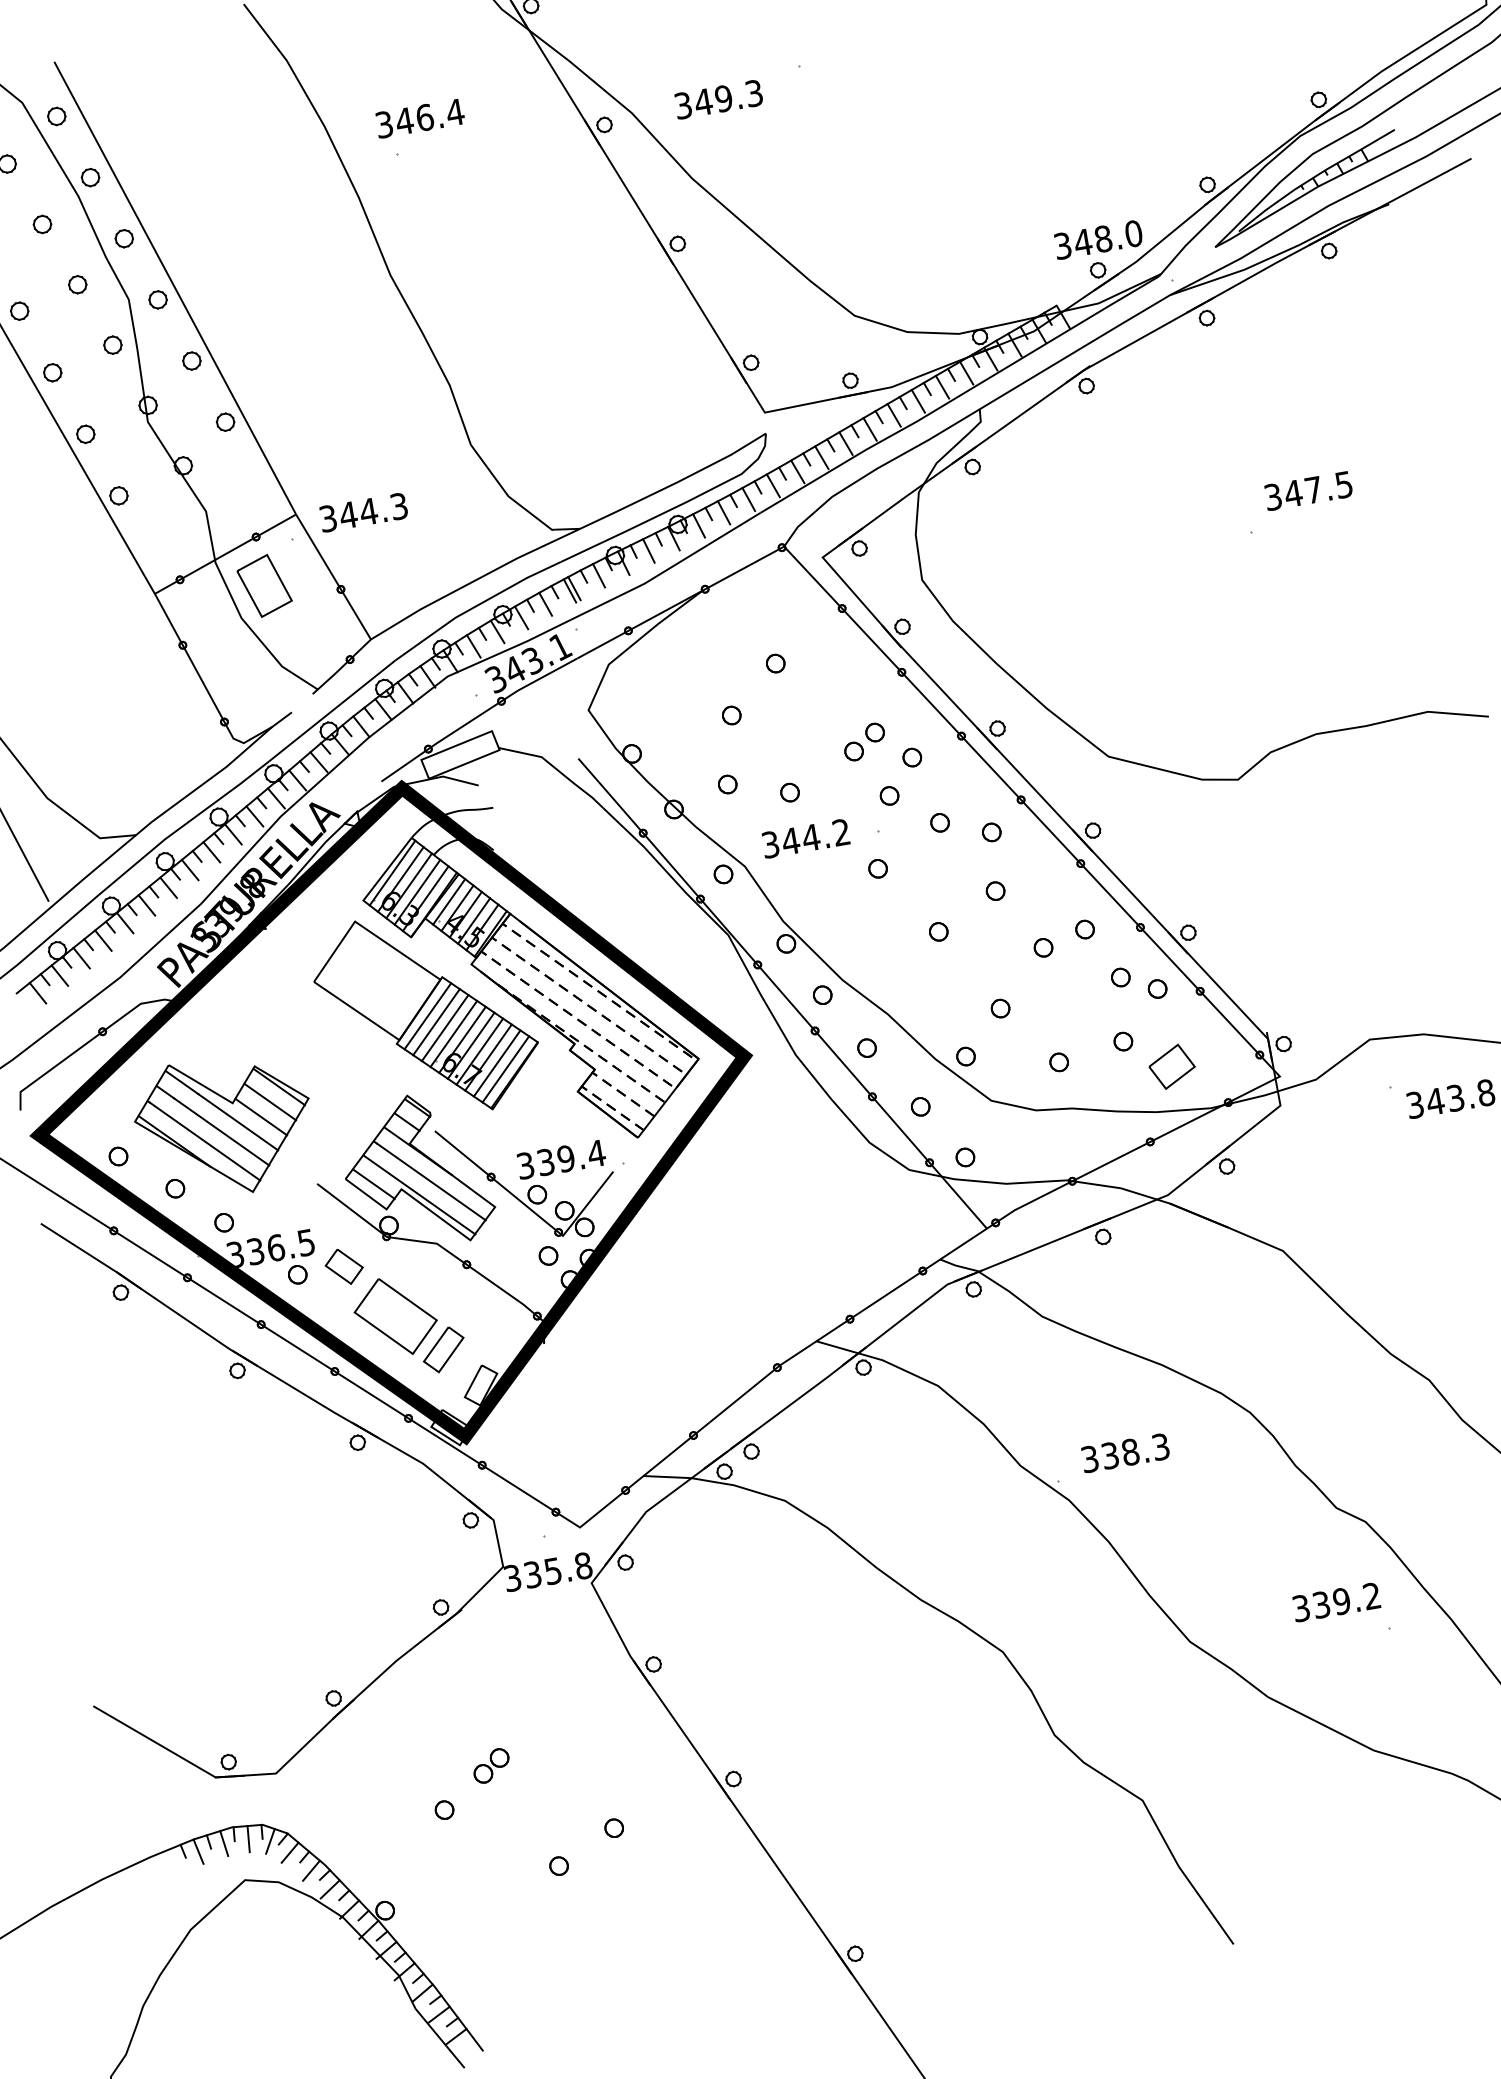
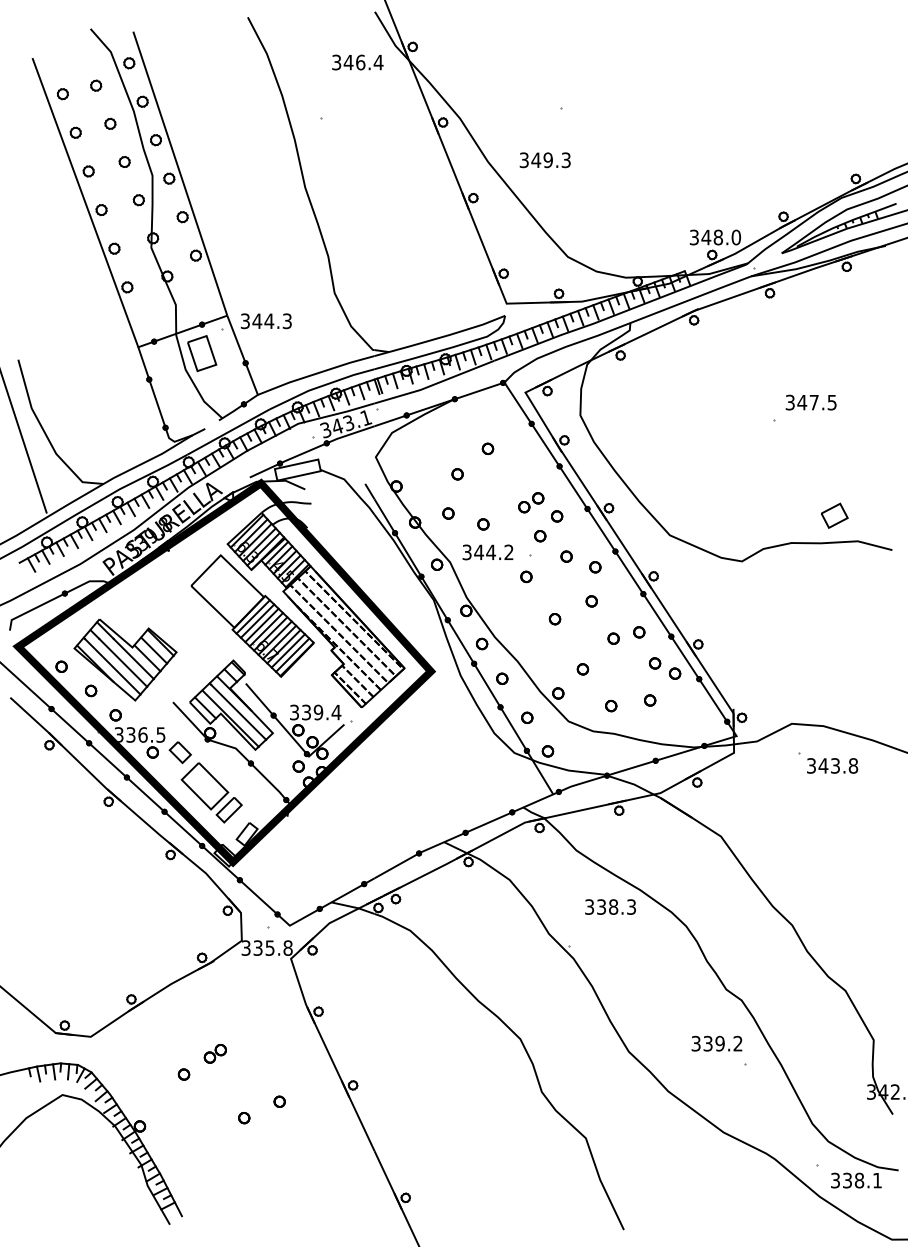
text: (717, 100) -> (544, 160), moved
text: (419, 118) -> (357, 62), moved
part: (1171, 1066) -> (834, 515), moved
text: (1125, 1452) -> (610, 906), moved

